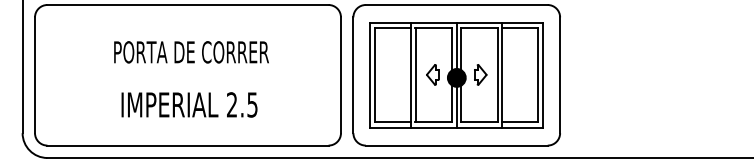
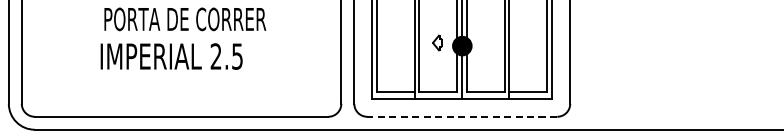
part: (432, 74) -> (436, 42), size x0.7
part: (480, 74) -> (487, 42), removed
text: (189, 104) -> (171, 56), moved
line: (456, 145) -> (461, 116), solid -> dashed

